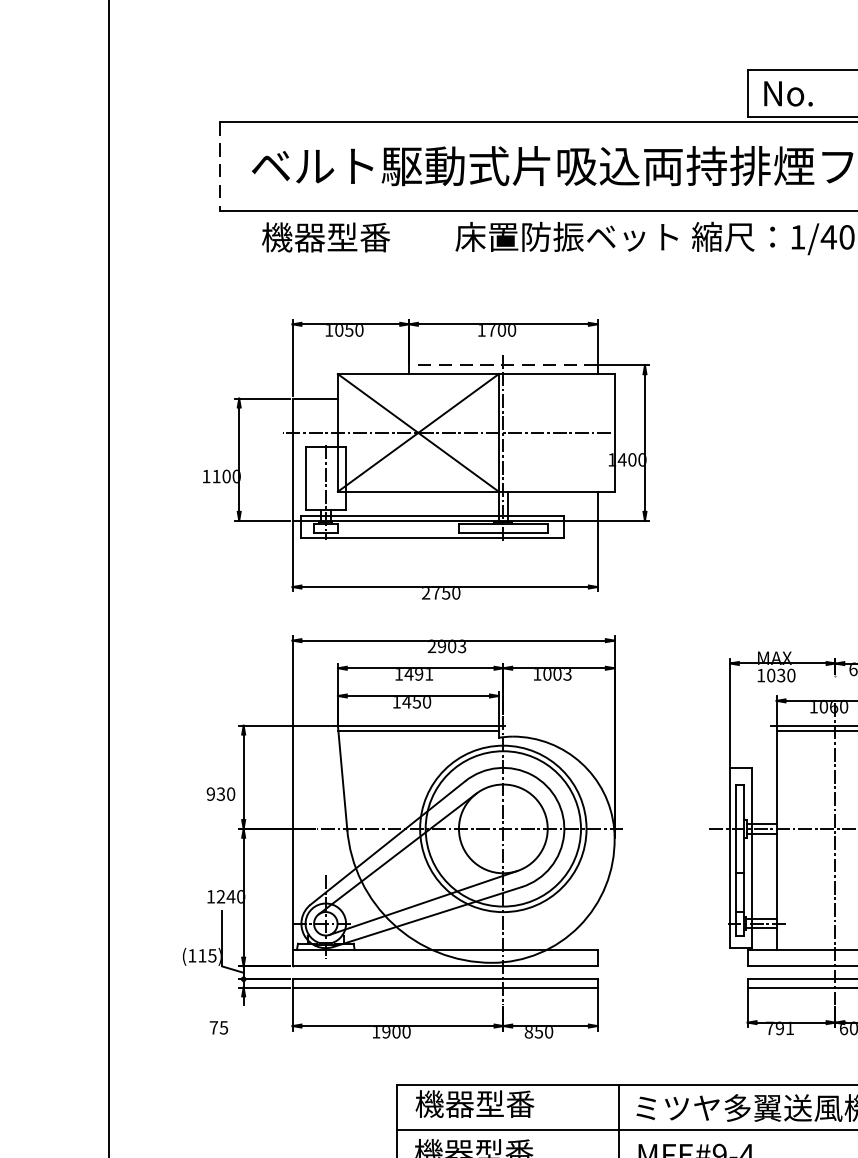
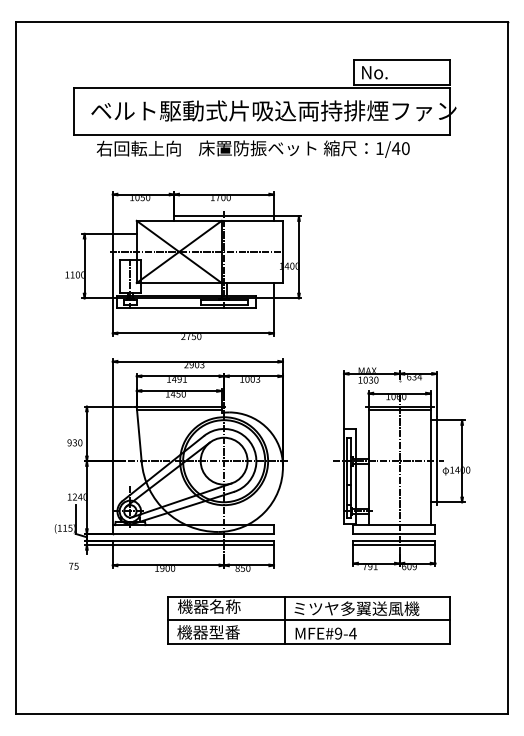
line: (220, 167) -> (74, 111), dashed -> solid
text: (341, 237) -> (138, 148), 機器型番 -> 右回転上向
line: (503, 365) -> (224, 216), dashed -> solid
text: (505, 1103) -> (225, 606), 機器型番 -> 機器名称

